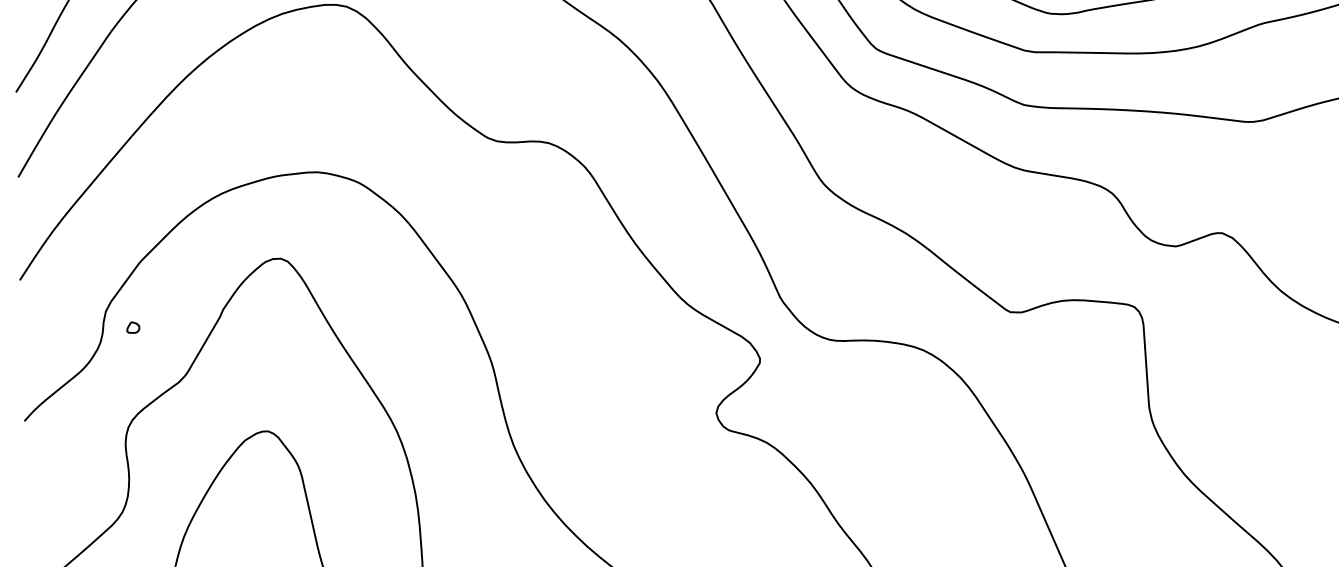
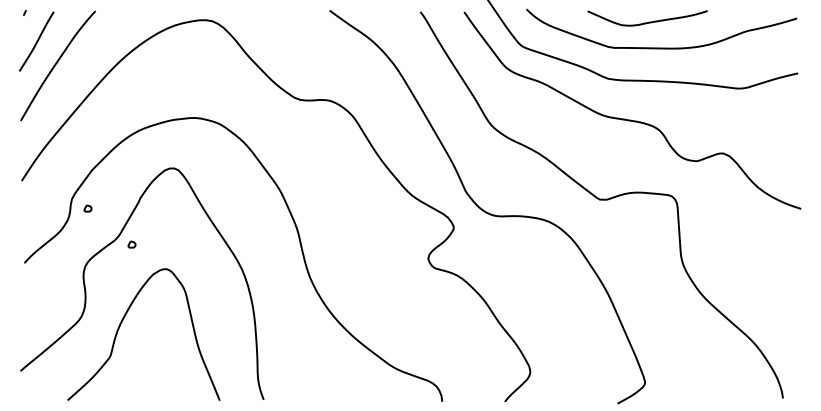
part: (207, 389) -> (131, 244), added

